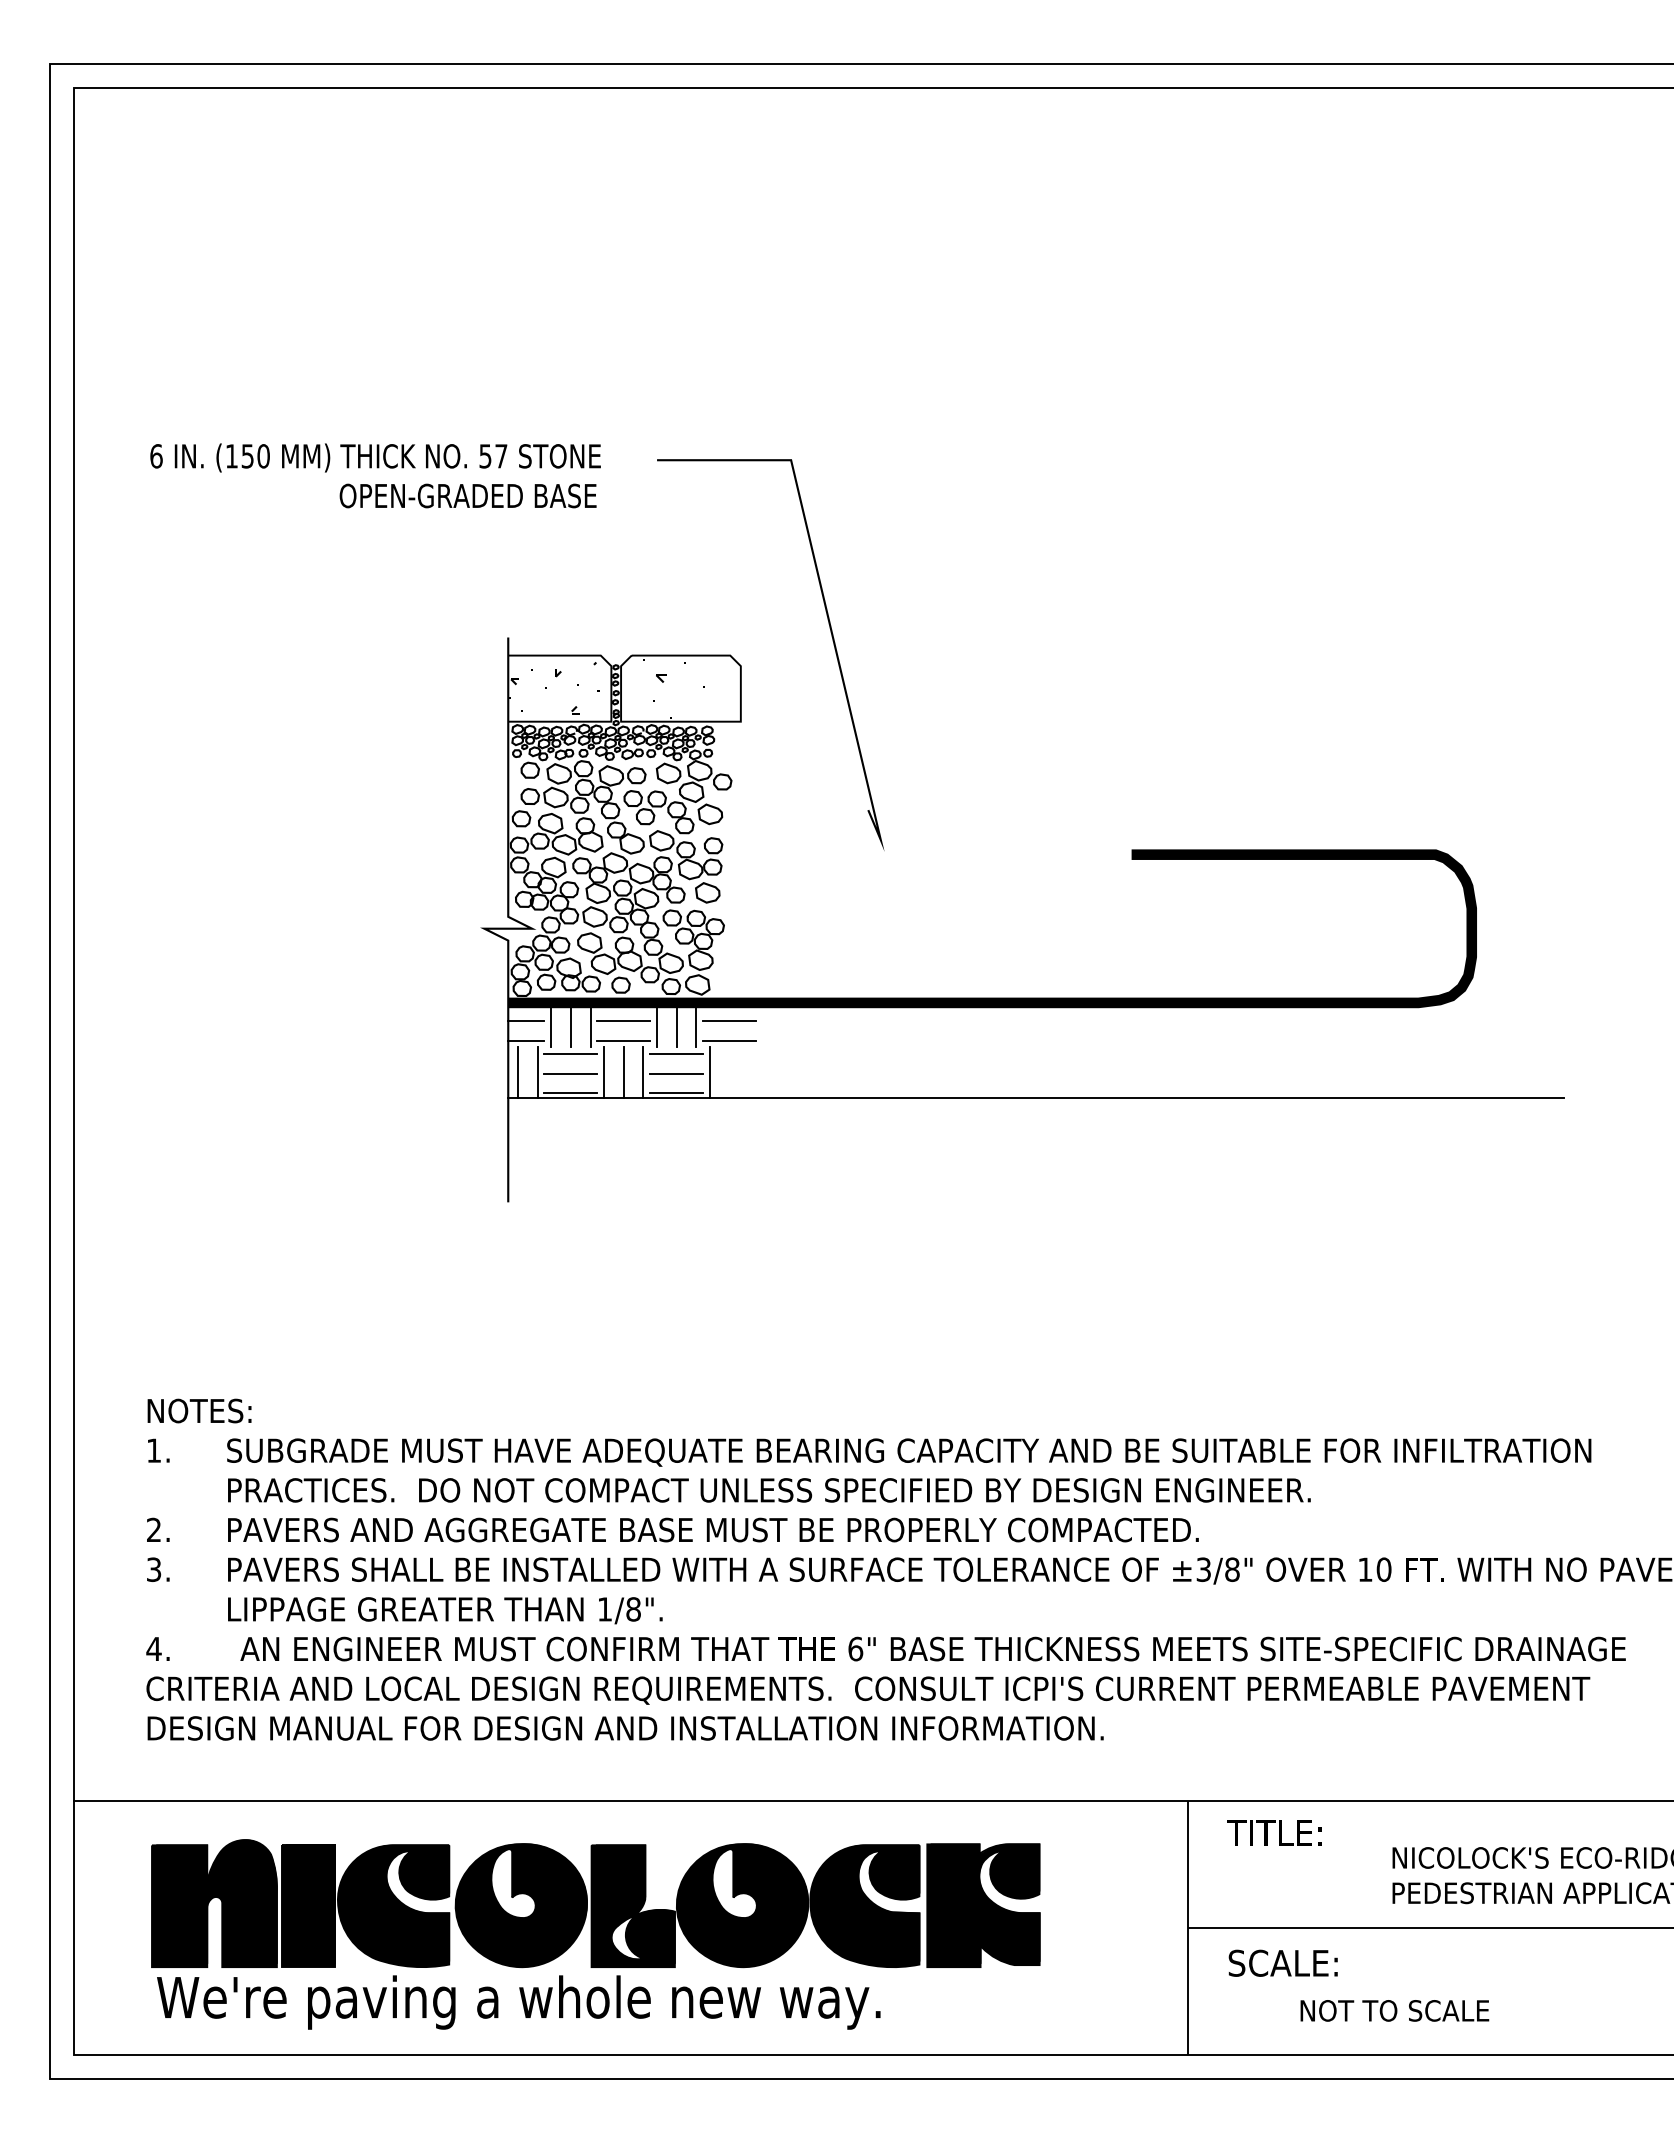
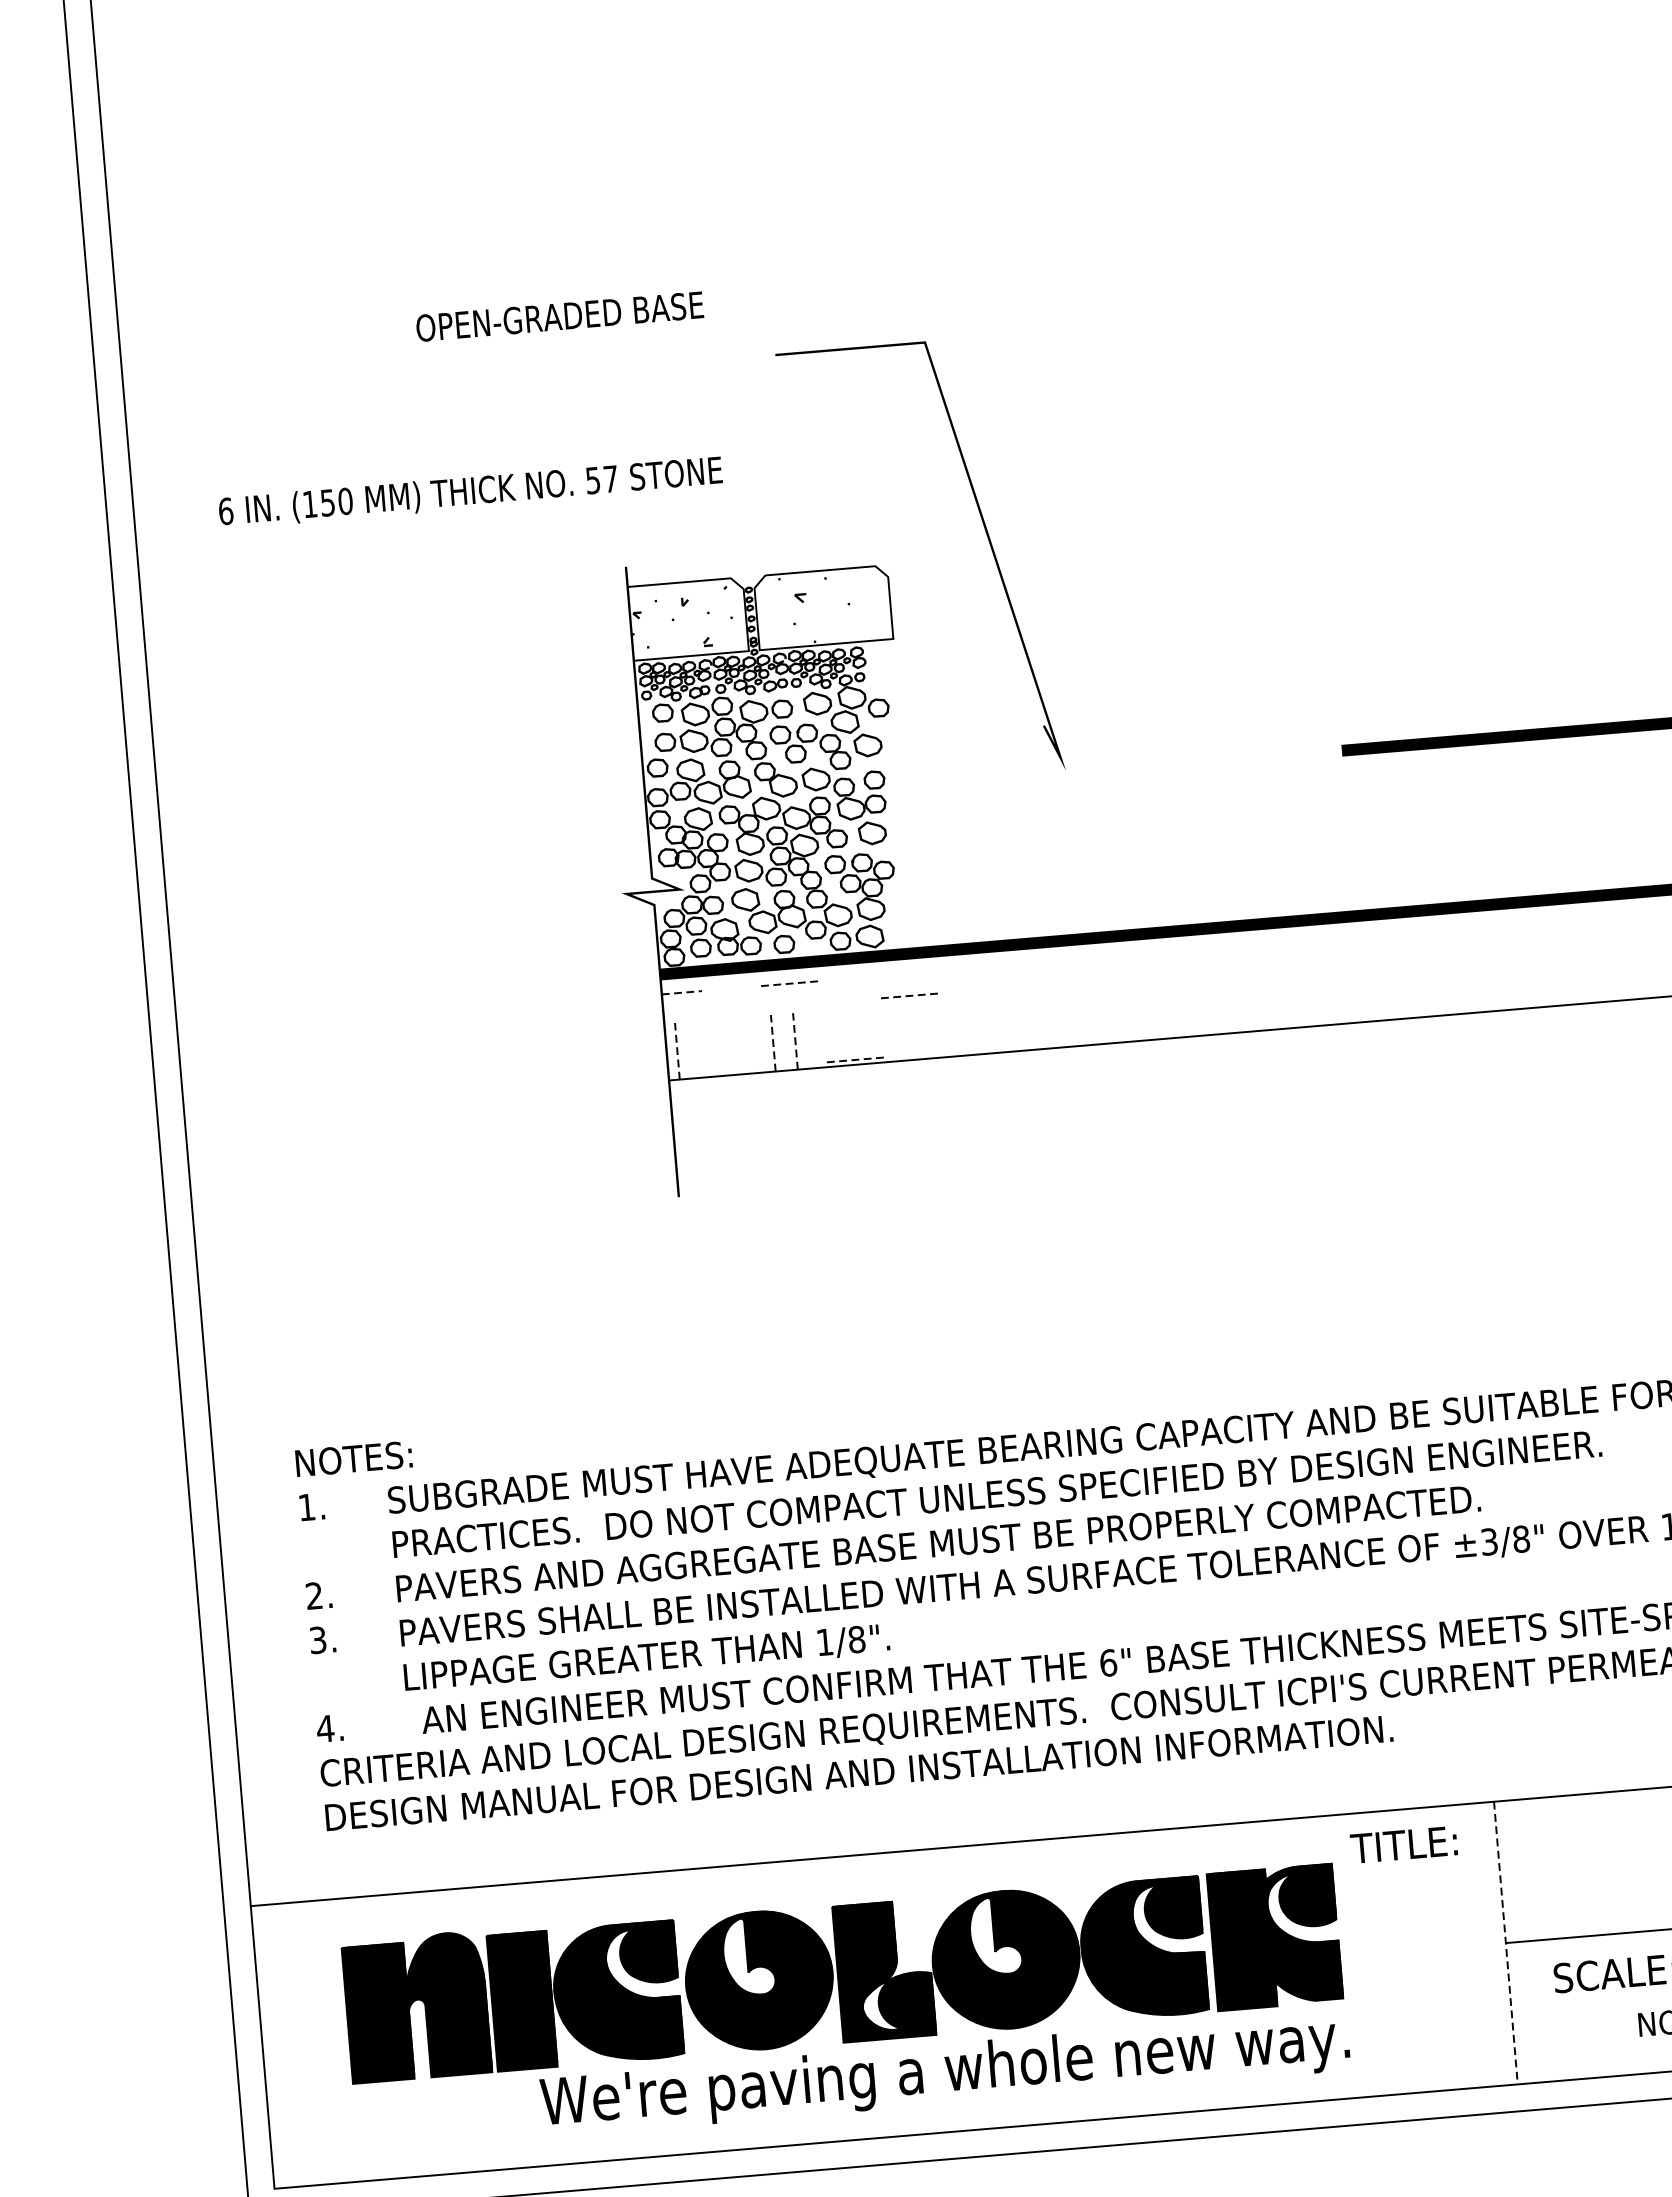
text: (375, 457) -> (470, 492), moved
text: (467, 495) -> (559, 316), moved
line: (526, 1020) -> (682, 992), solid -> dashed
line: (624, 1020) -> (791, 983), solid -> dashed
line: (728, 1020) -> (907, 973), removed
line: (550, 1024) -> (709, 994), removed
line: (570, 1024) -> (731, 992), removed
line: (590, 1024) -> (753, 990), removed
line: (656, 1024) -> (827, 984), removed
line: (676, 1024) -> (849, 982), removed
line: (696, 1024) -> (872, 981), removed
line: (526, 1040) -> (684, 1014), removed
line: (623, 1040) -> (792, 1005), removed
line: (729, 1040) -> (910, 995), solid -> dashed
line: (570, 1053) -> (734, 1025), removed
line: (676, 1053) -> (852, 1015), removed
line: (517, 1071) -> (676, 1050), solid -> dashed
line: (603, 1071) -> (772, 1042), solid -> dashed
line: (623, 1071) -> (795, 1040), solid -> dashed
line: (537, 1072) -> (699, 1049), removed
line: (643, 1072) -> (817, 1039), removed
line: (709, 1072) -> (891, 1033), removed
line: (570, 1073) -> (736, 1047), removed
line: (676, 1073) -> (854, 1037), removed
line: (570, 1093) -> (738, 1069), removed
line: (677, 1093) -> (857, 1059), solid -> dashed
text: (1274, 1832) -> (1404, 1844), moved
line: (1188, 1927) -> (1505, 1942), solid -> dashed
text: (518, 2002) -> (944, 2073), moved

